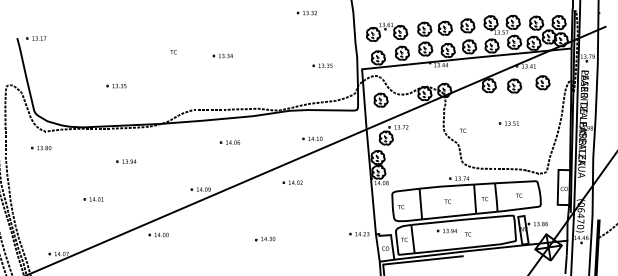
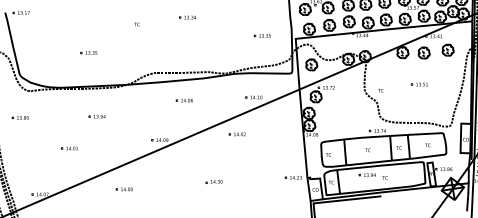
part: (222, 56) -> (187, 17), moved
part: (41, 148) -> (20, 118), moved
part: (158, 234) -> (124, 189), moved

